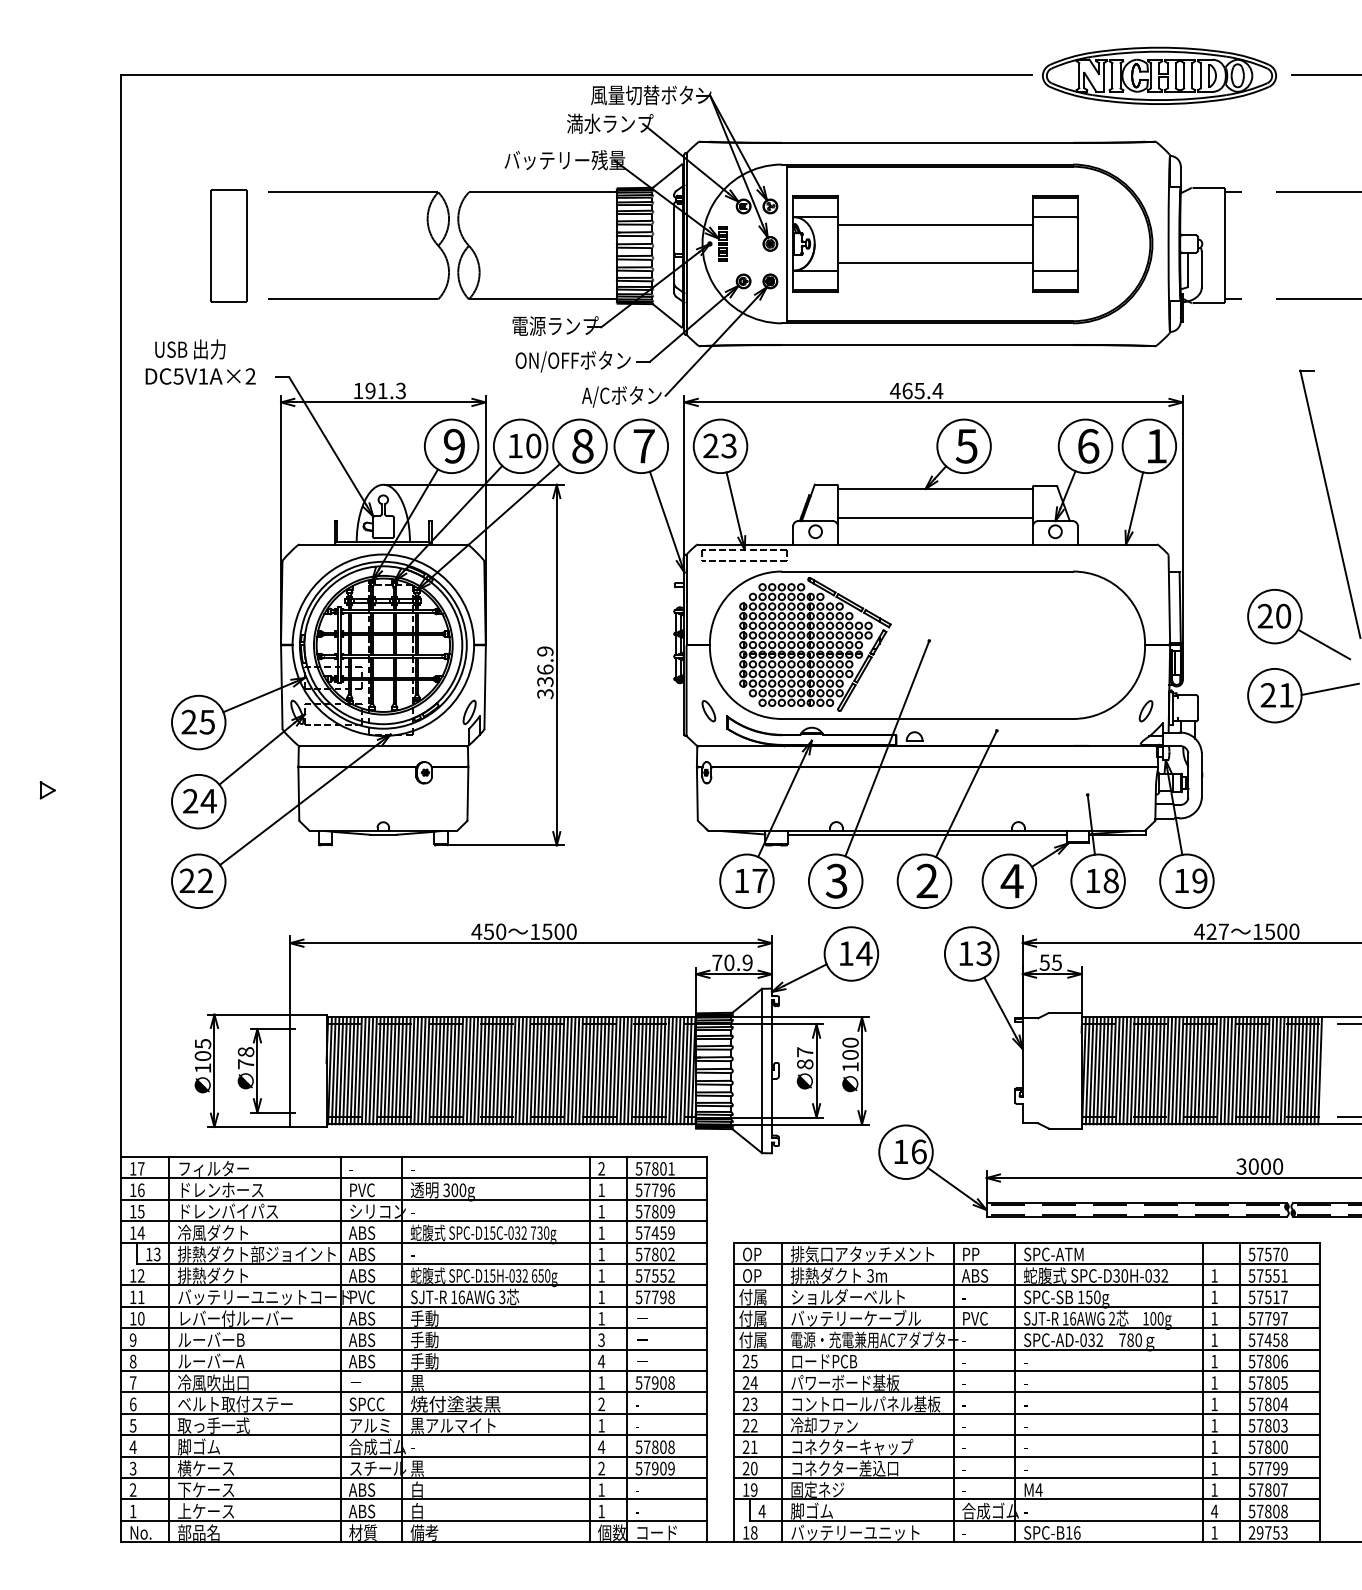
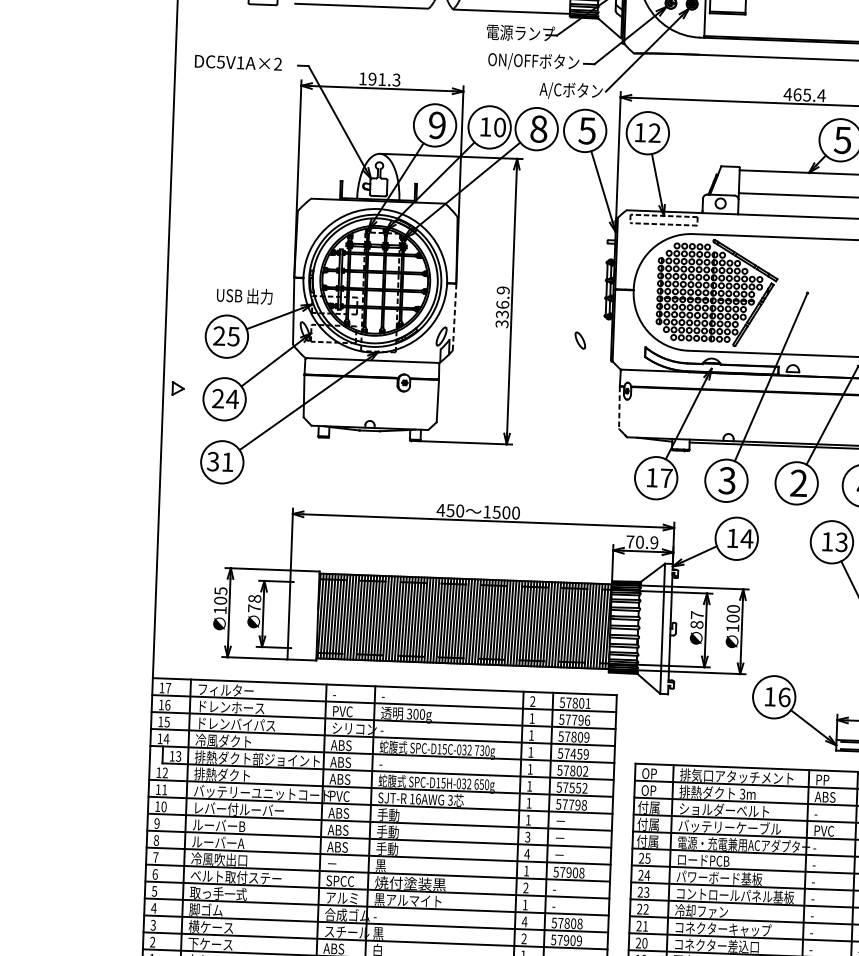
text: (190, 349) -> (244, 296), moved
text: (719, 445) -> (647, 132), 23 -> 12
text: (643, 446) -> (586, 131), 7 -> 5
line: (485, 687) -> (454, 317), solid -> dashed
part: (708, 711) -> (580, 340), moved
part: (47, 790) -> (178, 388), moved
line: (697, 794) -> (619, 408), solid -> dashed
text: (196, 880) -> (220, 461), 22 -> 31

